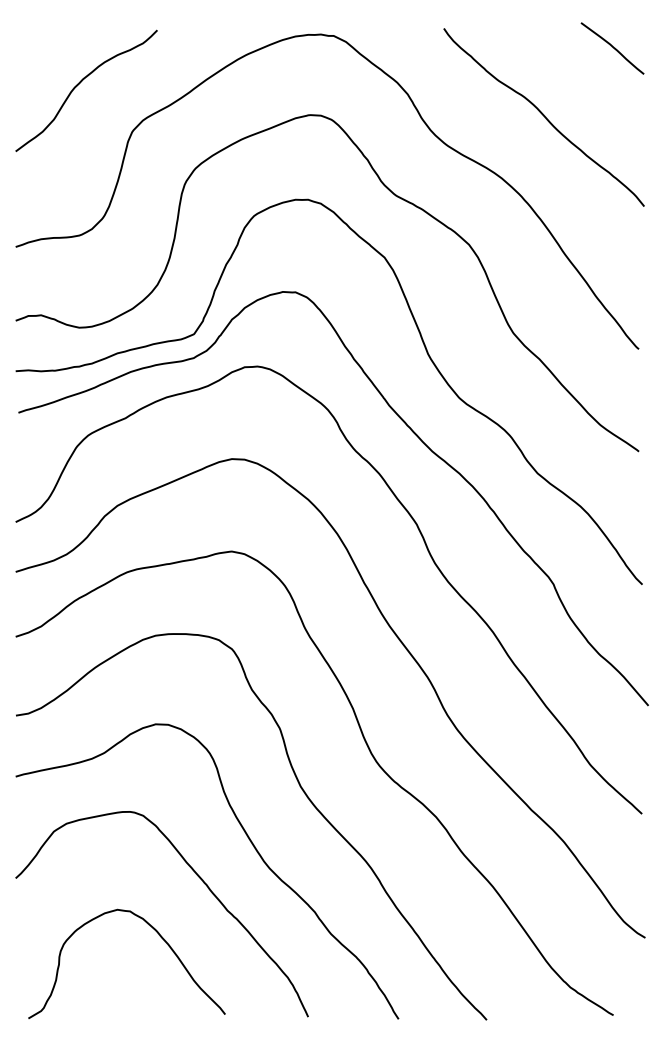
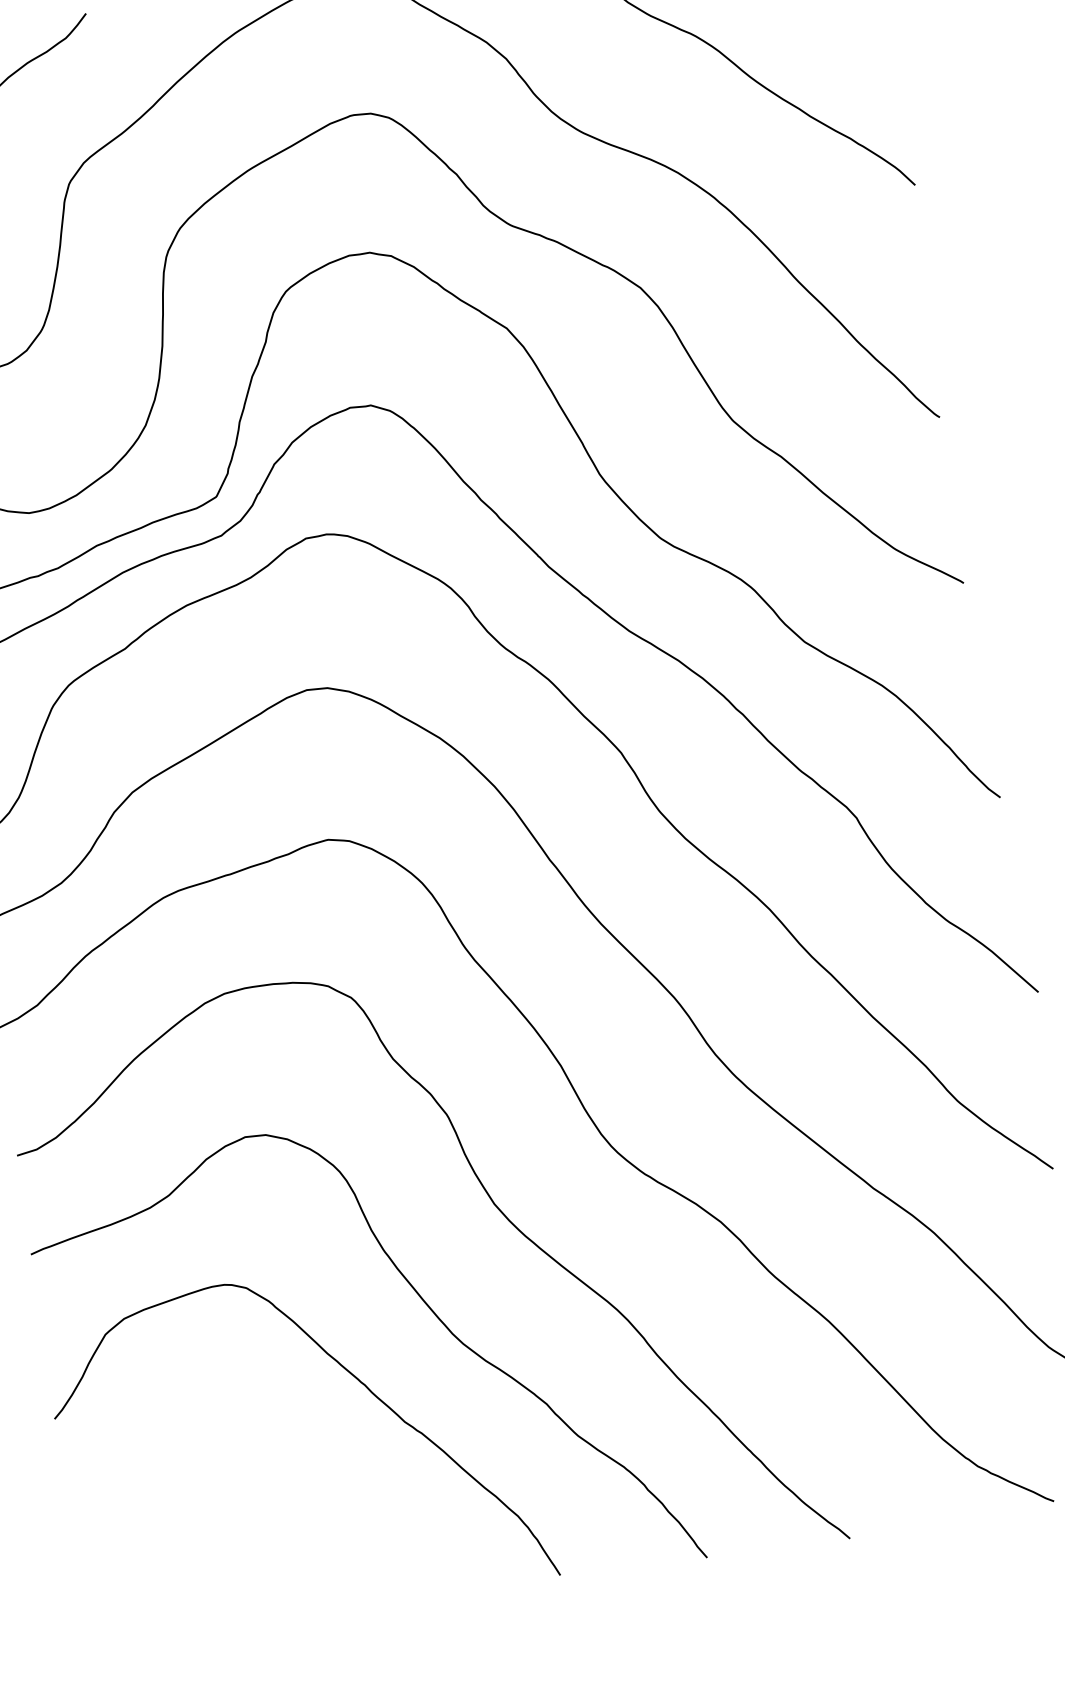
curve: (159, 936) -> (300, 1479), removed

